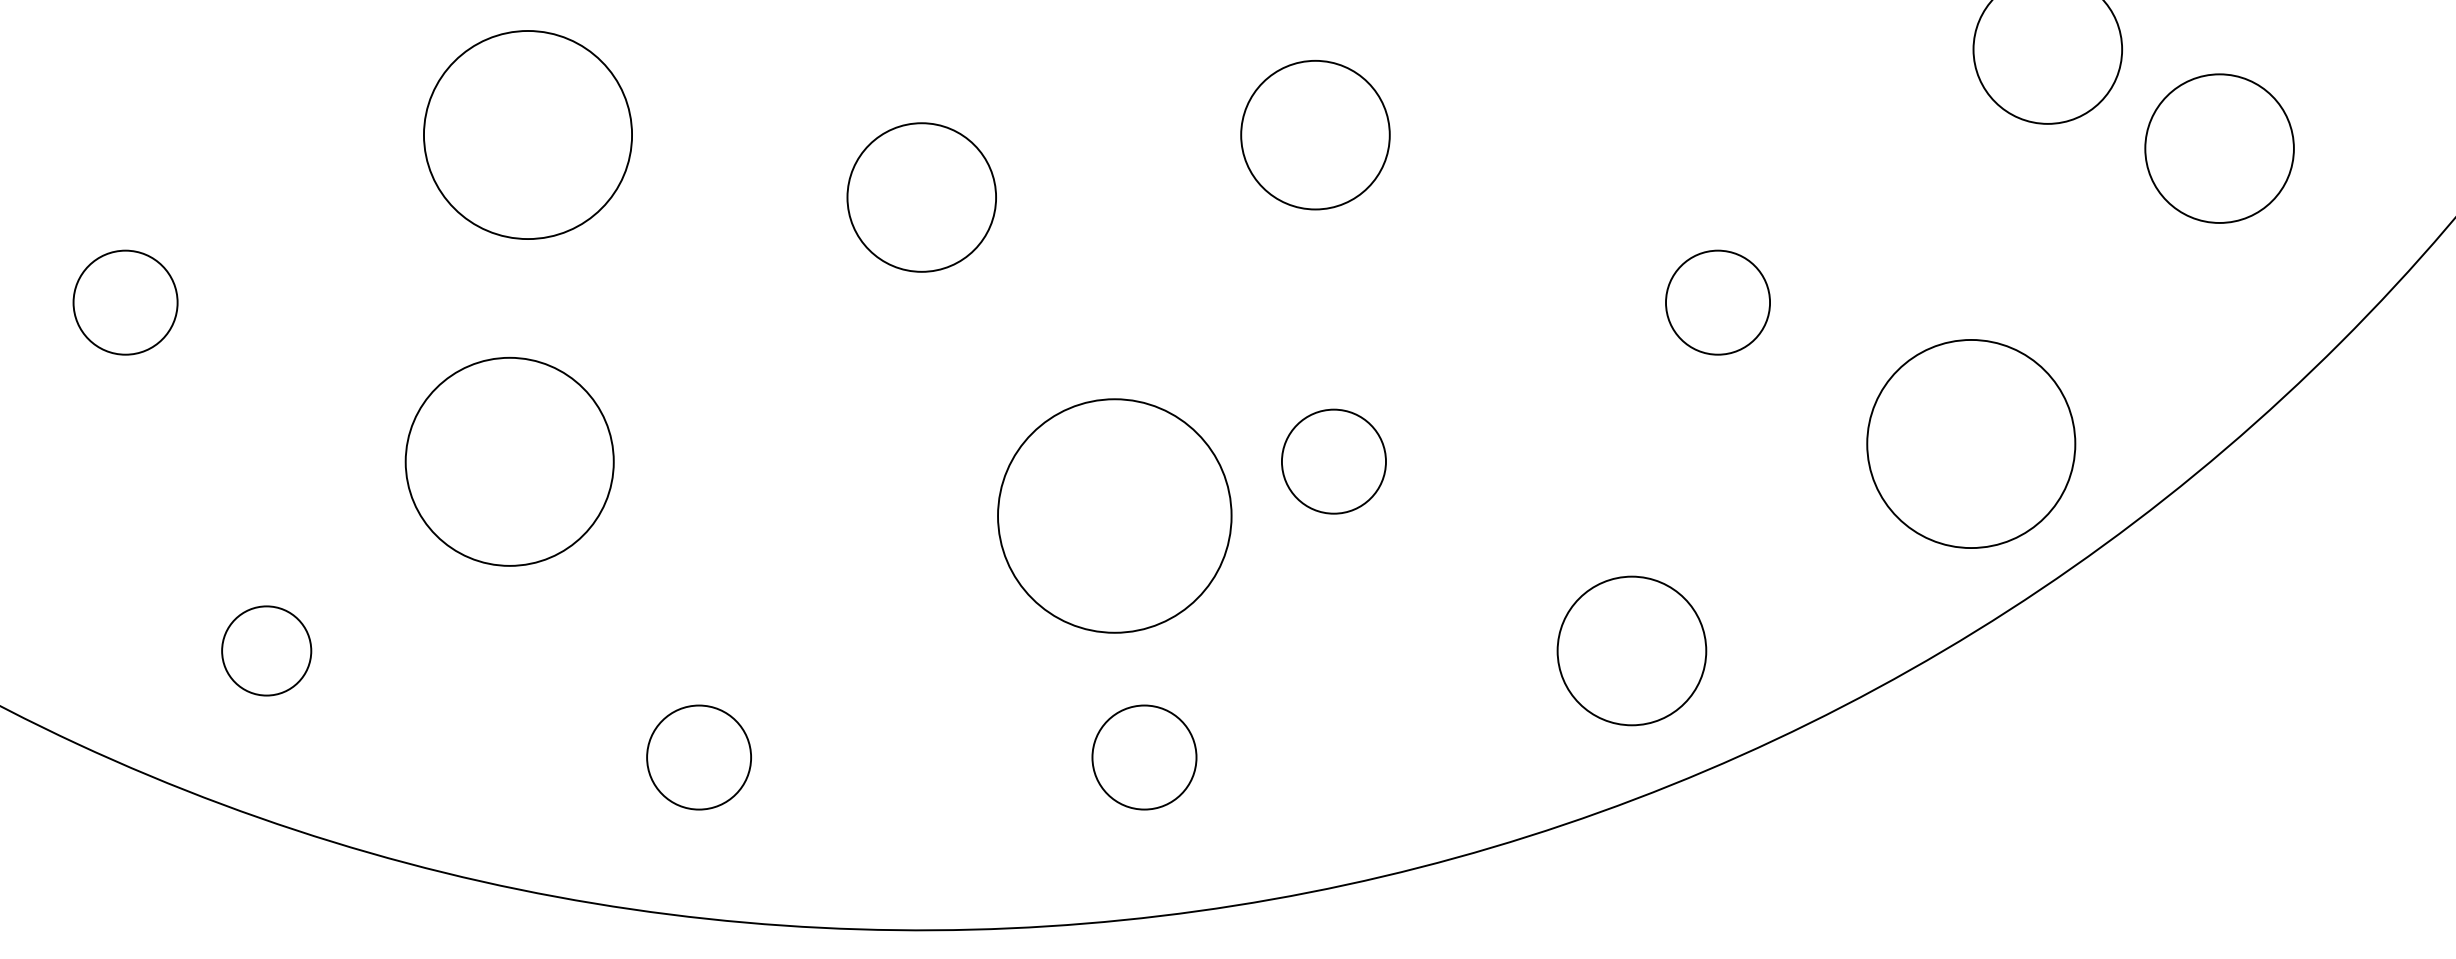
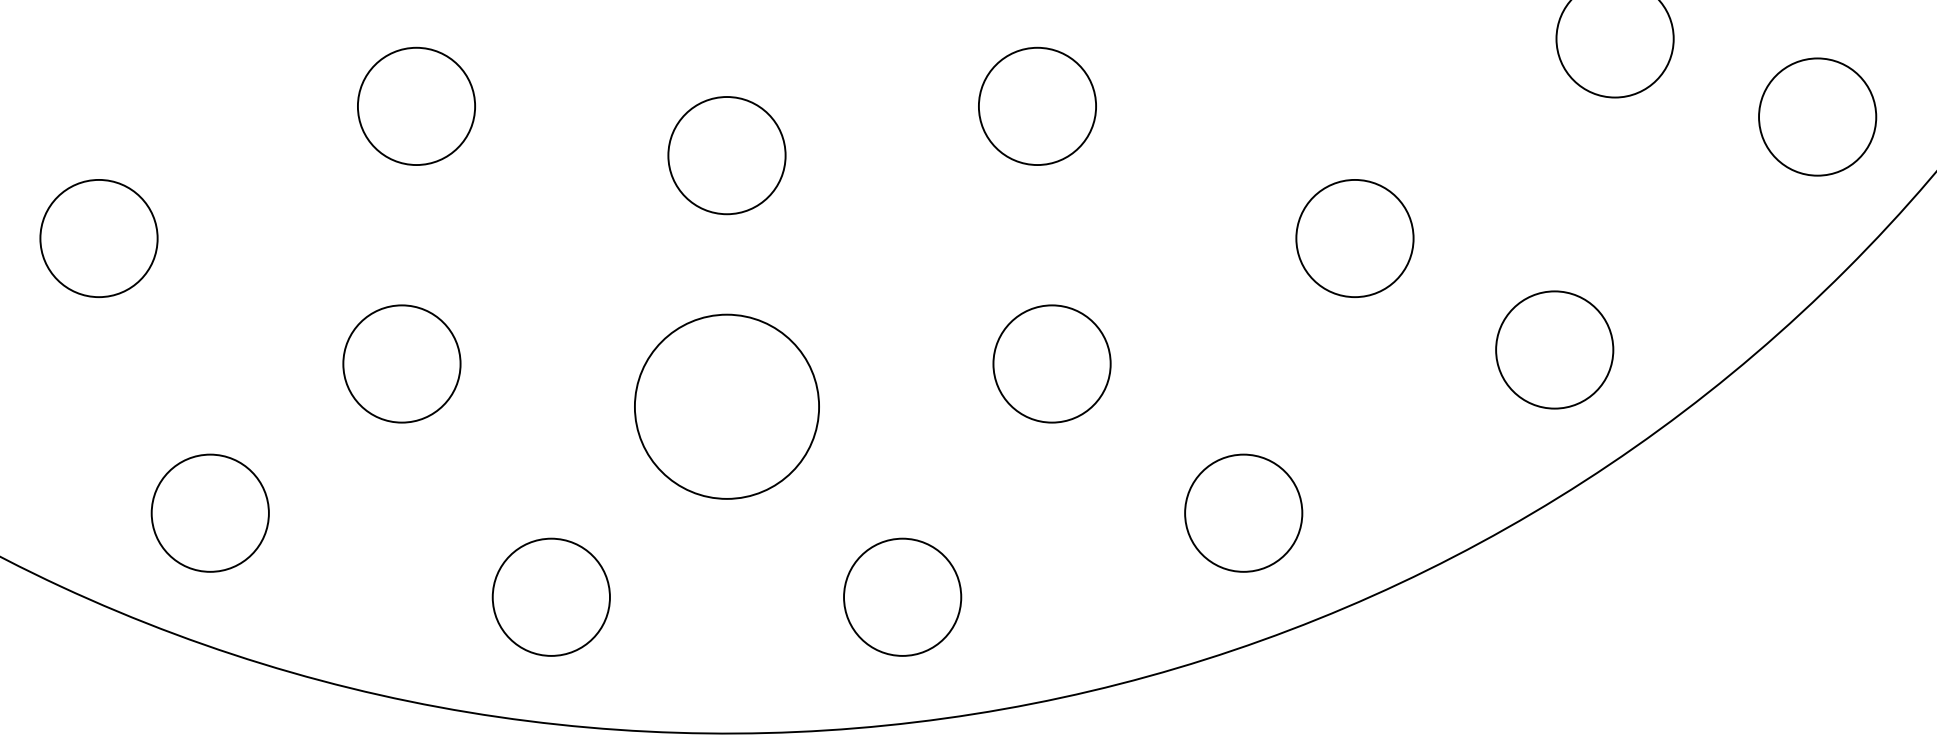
circle: (528, 135) -> (416, 106), size x0.71
circle: (2219, 148) -> (1817, 116), moved
circle: (125, 302) -> (98, 238), size x1.43
circle: (1717, 302) -> (1354, 238), size x1.43
circle: (1970, 443) -> (1554, 349), size x0.71
circle: (509, 461) -> (401, 363), size x0.71
circle: (1333, 461) -> (1051, 363), size x1.43
circle: (1114, 515) -> (726, 406), moved
circle: (266, 650) -> (210, 512), size x1.67
circle: (1631, 650) -> (1243, 512), moved
circle: (698, 757) -> (550, 597), size x1.43
circle: (1144, 757) -> (902, 597), size x1.43

